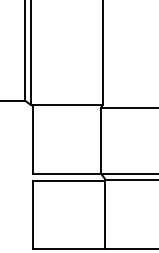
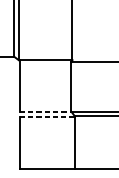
line: (67, 173) -> (46, 111), solid -> dashed
line: (68, 181) -> (46, 117), solid -> dashed

